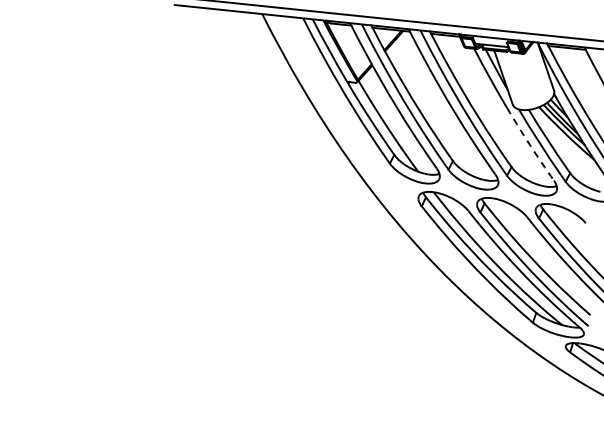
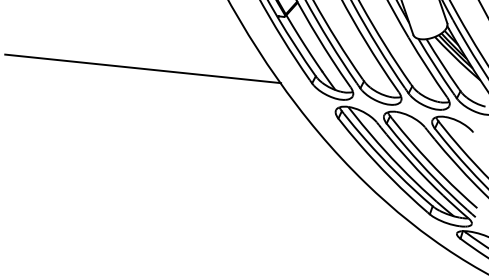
arc: (529, 144) -> (427, 67), dashed -> solid
line: (184, 145) -> (143, 68), added

